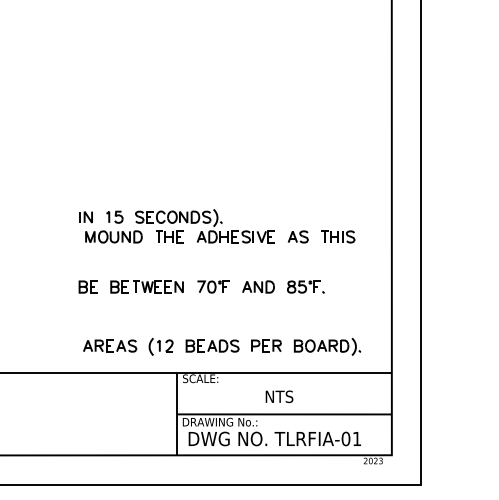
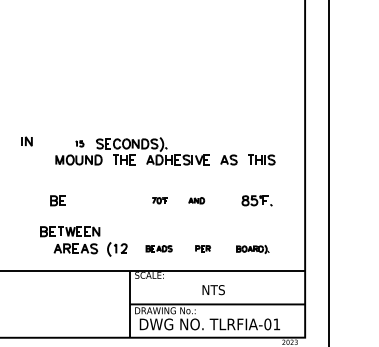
part: (114, 216) -> (79, 143), size x0.6
part: (85, 217) -> (26, 141), moved
part: (146, 286) -> (69, 231), moved
part: (213, 286) -> (159, 200), size x0.6
part: (258, 286) -> (196, 200), size x0.6
part: (305, 286) -> (256, 200), moved
part: (212, 345) -> (159, 248), size x0.6
part: (266, 345) -> (203, 248), size x0.6
part: (327, 346) -> (252, 249), size x0.6

